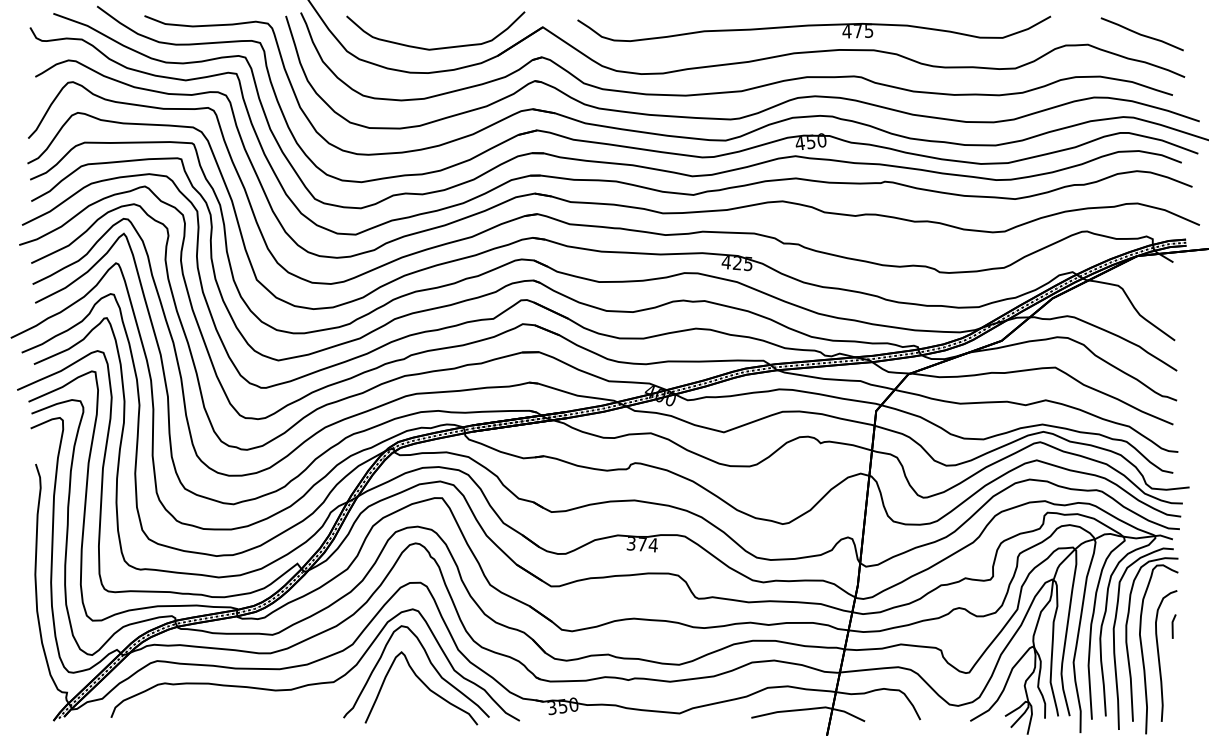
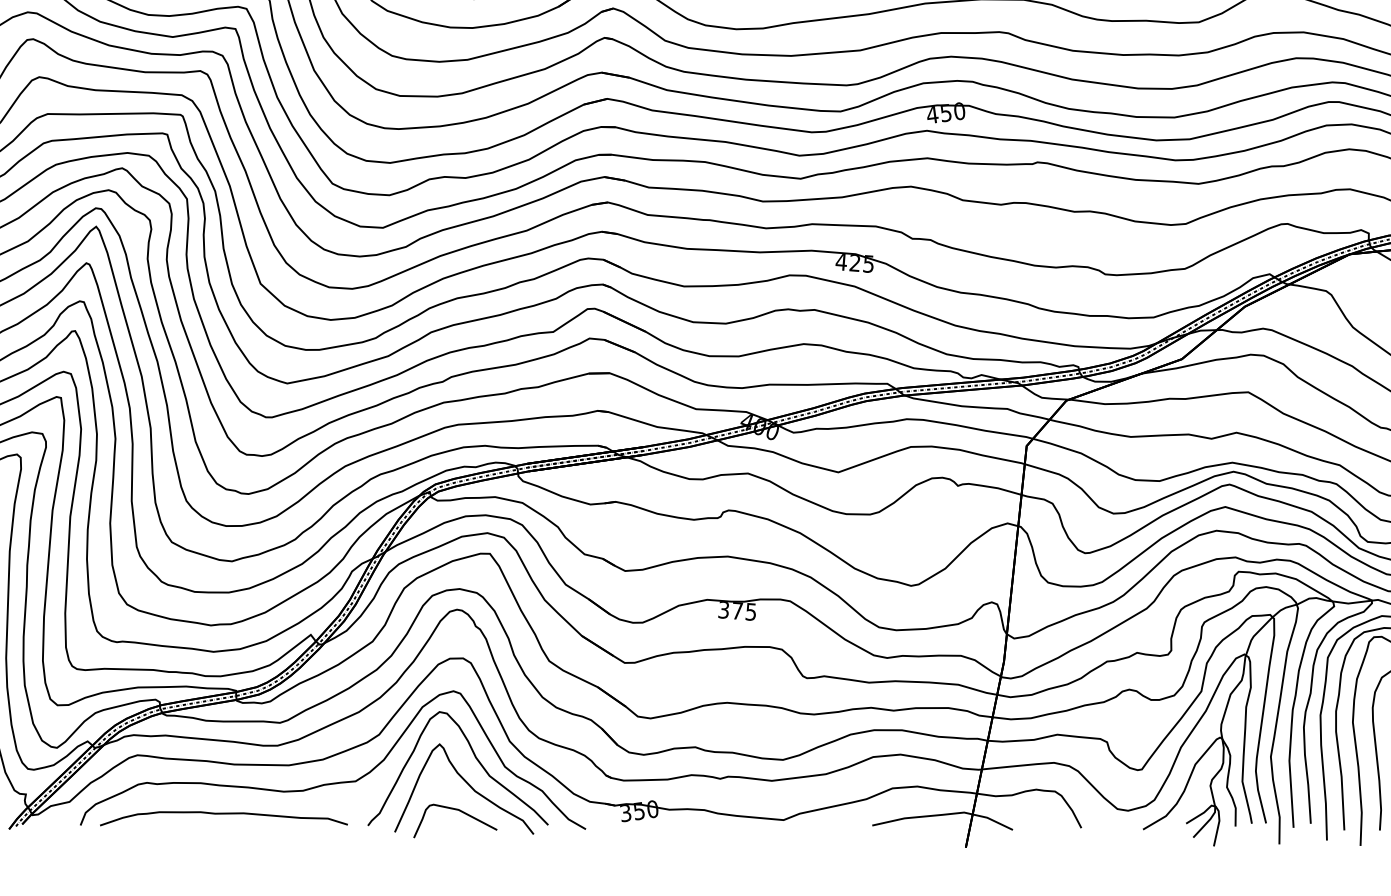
text: (652, 545) -> (750, 612), 374 -> 375
curve: (418, 707) -> (460, 812), added
curve: (227, 709) -> (224, 815), added

